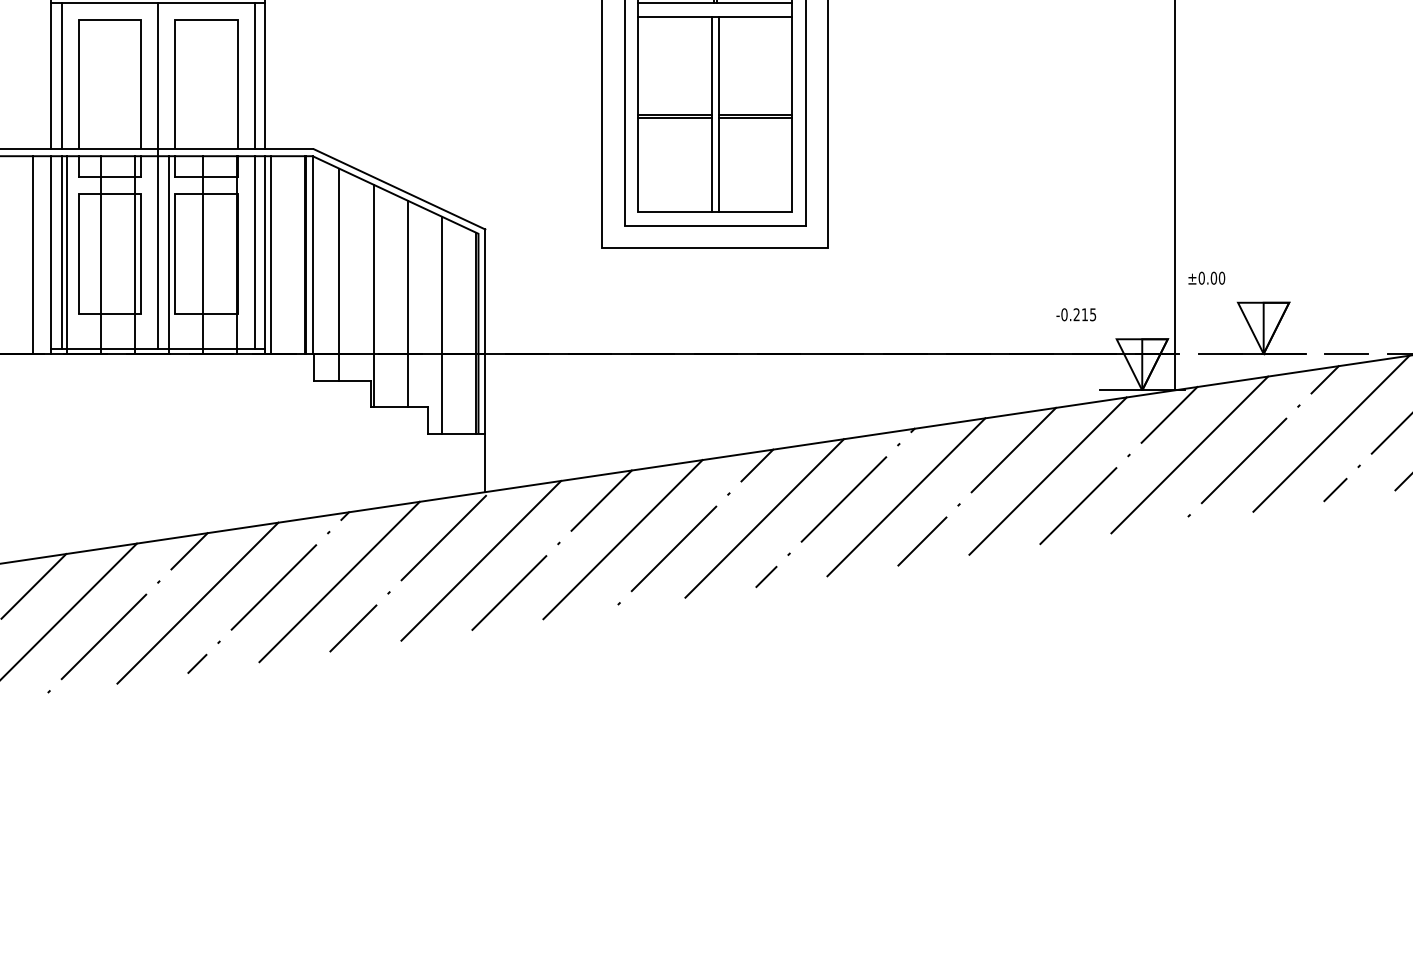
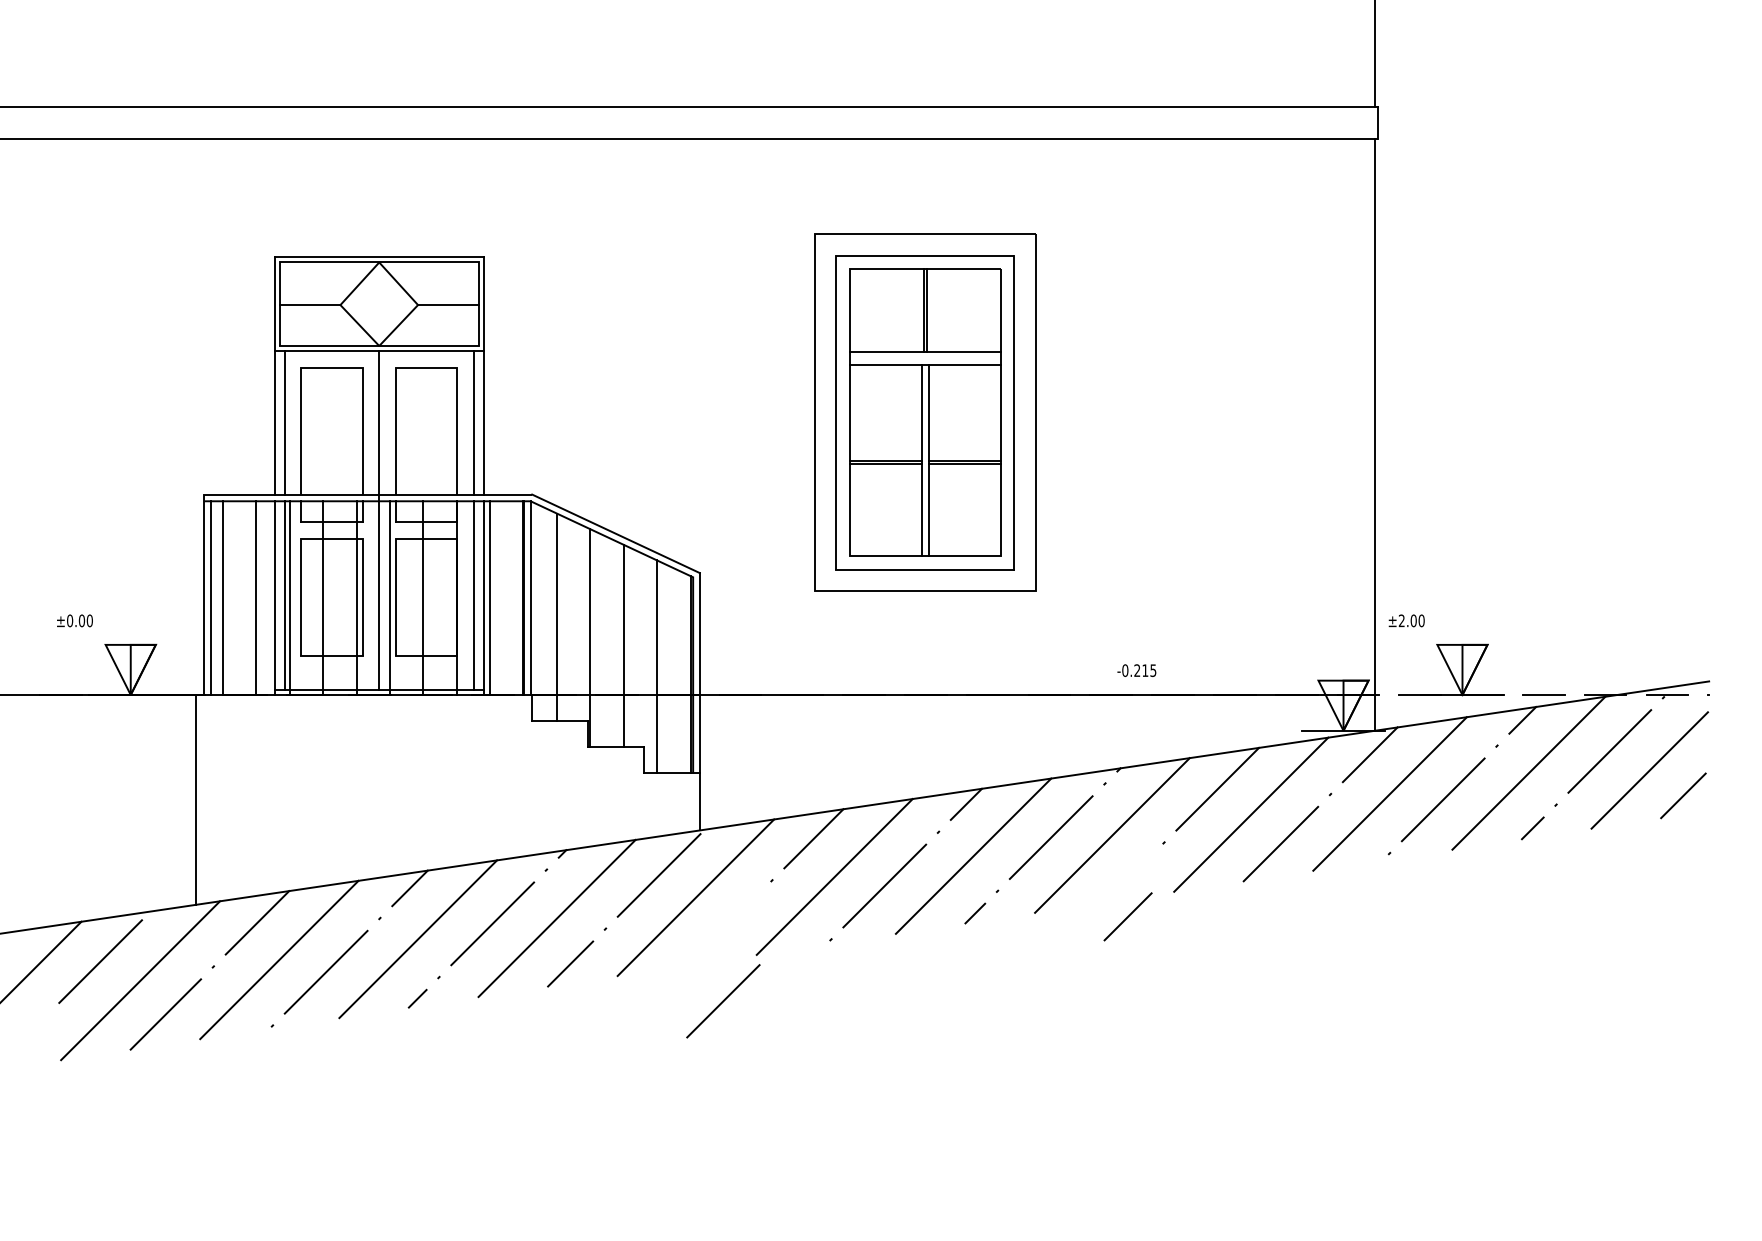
text: (1201, 277) -> (1401, 620), ±0.00 -> ±2.00
text: (1075, 314) -> (1136, 670), moved
line: (921, 541) -> (1127, 916), moved
line: (509, 593) -> (723, 1001), moved

